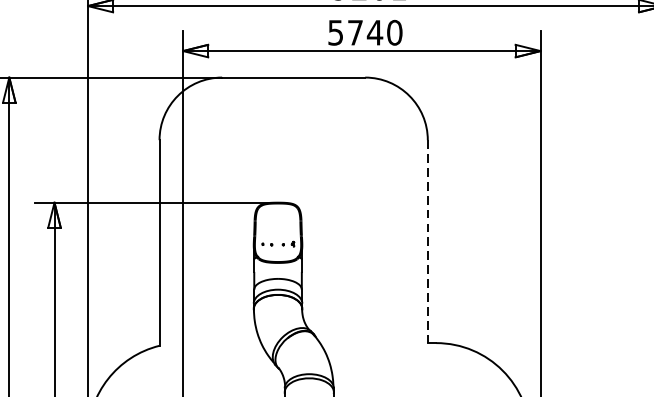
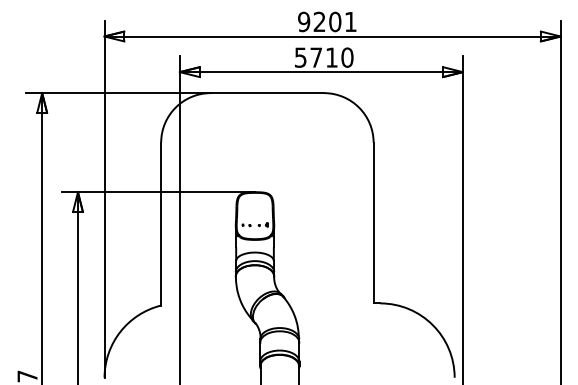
text: (374, 32) -> (331, 57), 5740 -> 5710
line: (427, 242) -> (373, 223), dashed -> solid

